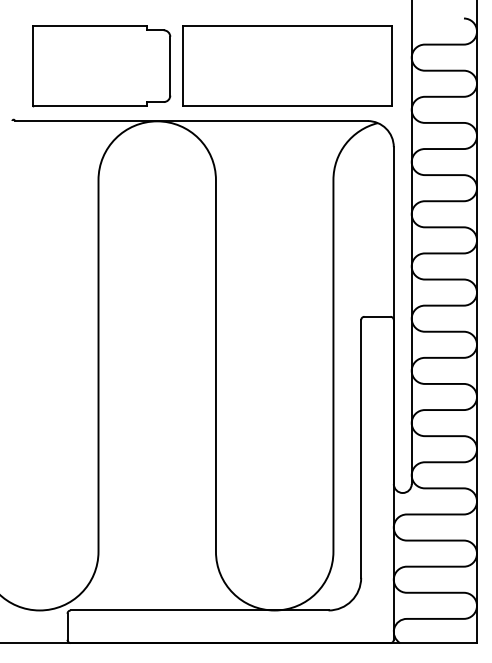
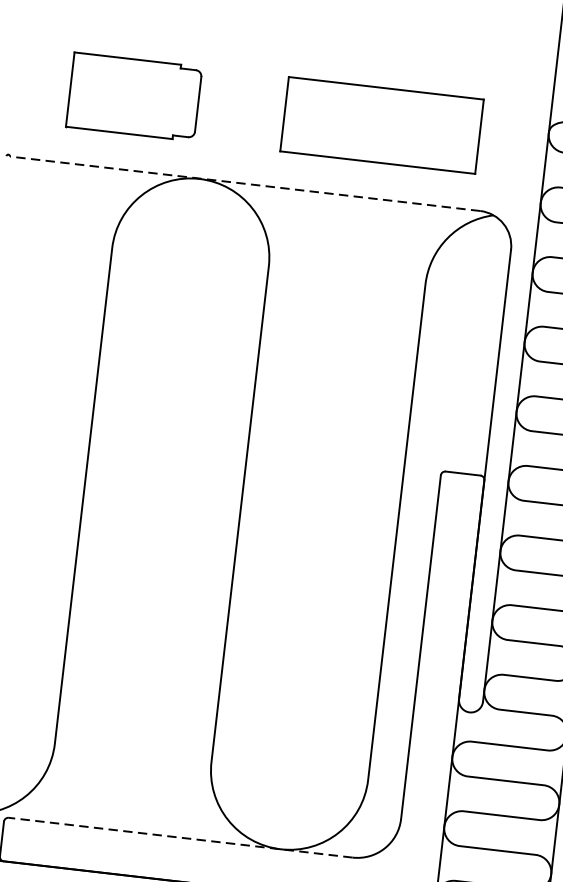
part: (287, 65) -> (381, 124), size x0.7
part: (101, 66) -> (133, 97), size x0.7
line: (190, 121) -> (243, 184), solid -> dashed
line: (199, 610) -> (180, 837), solid -> dashed

